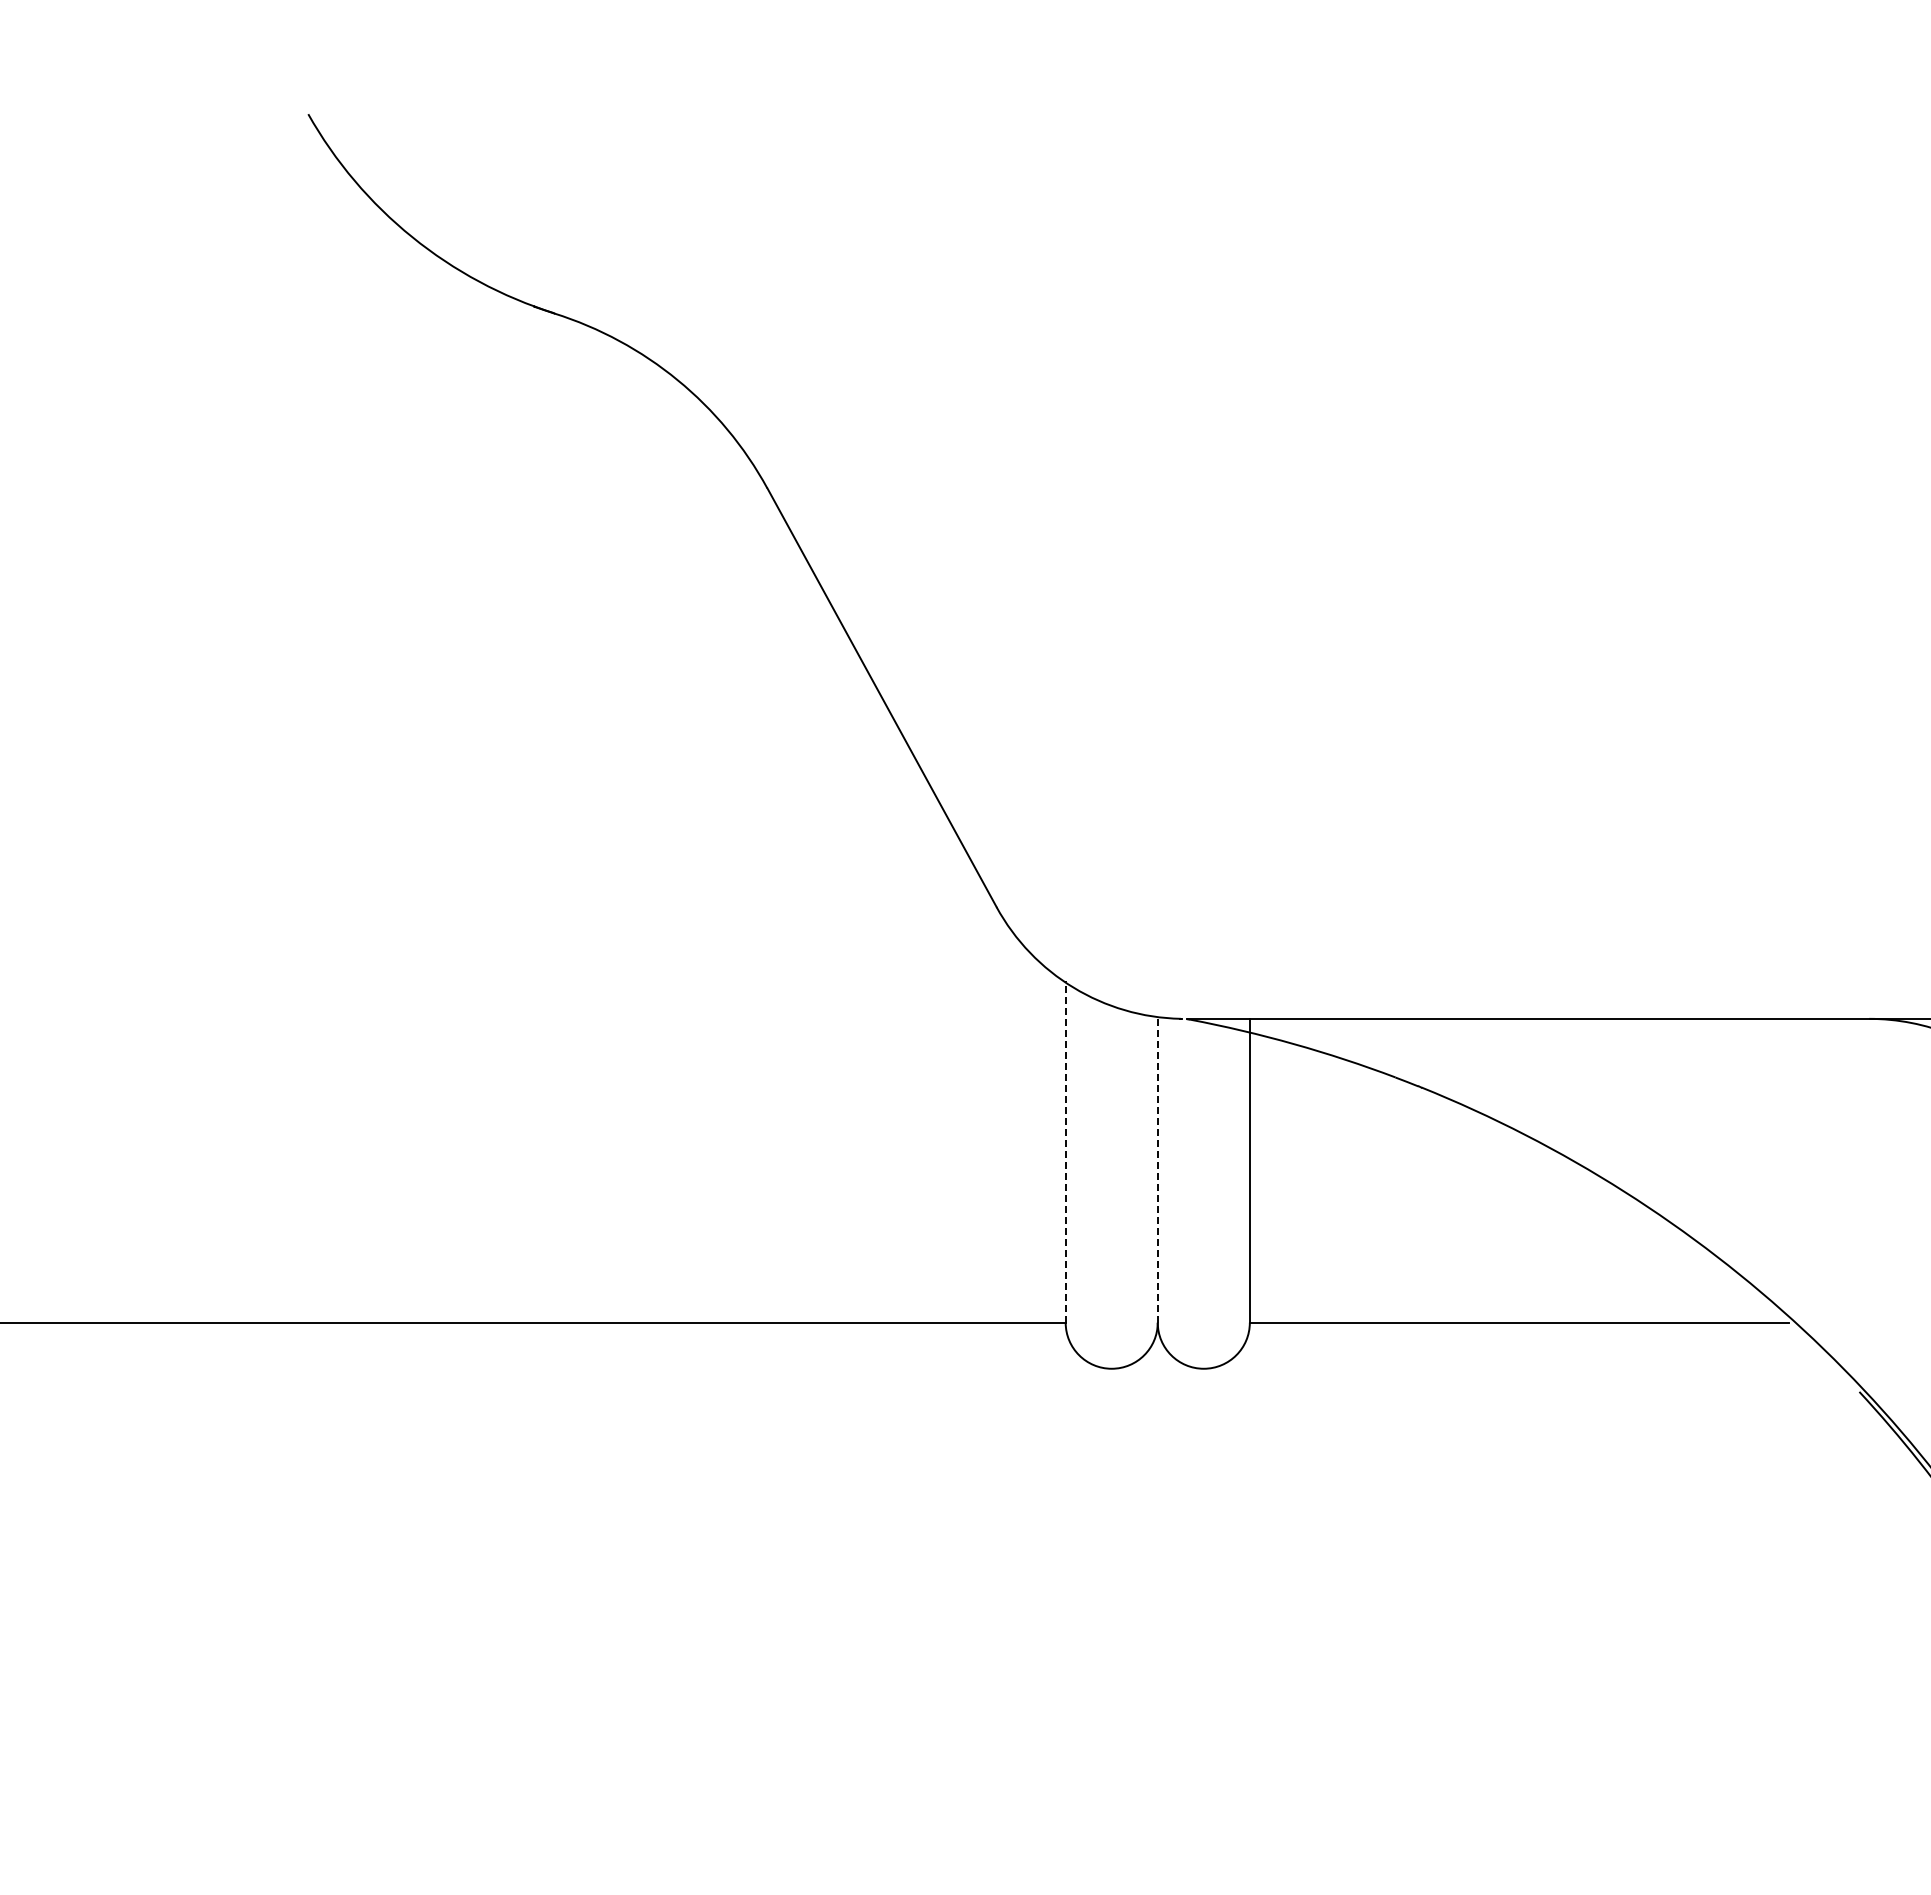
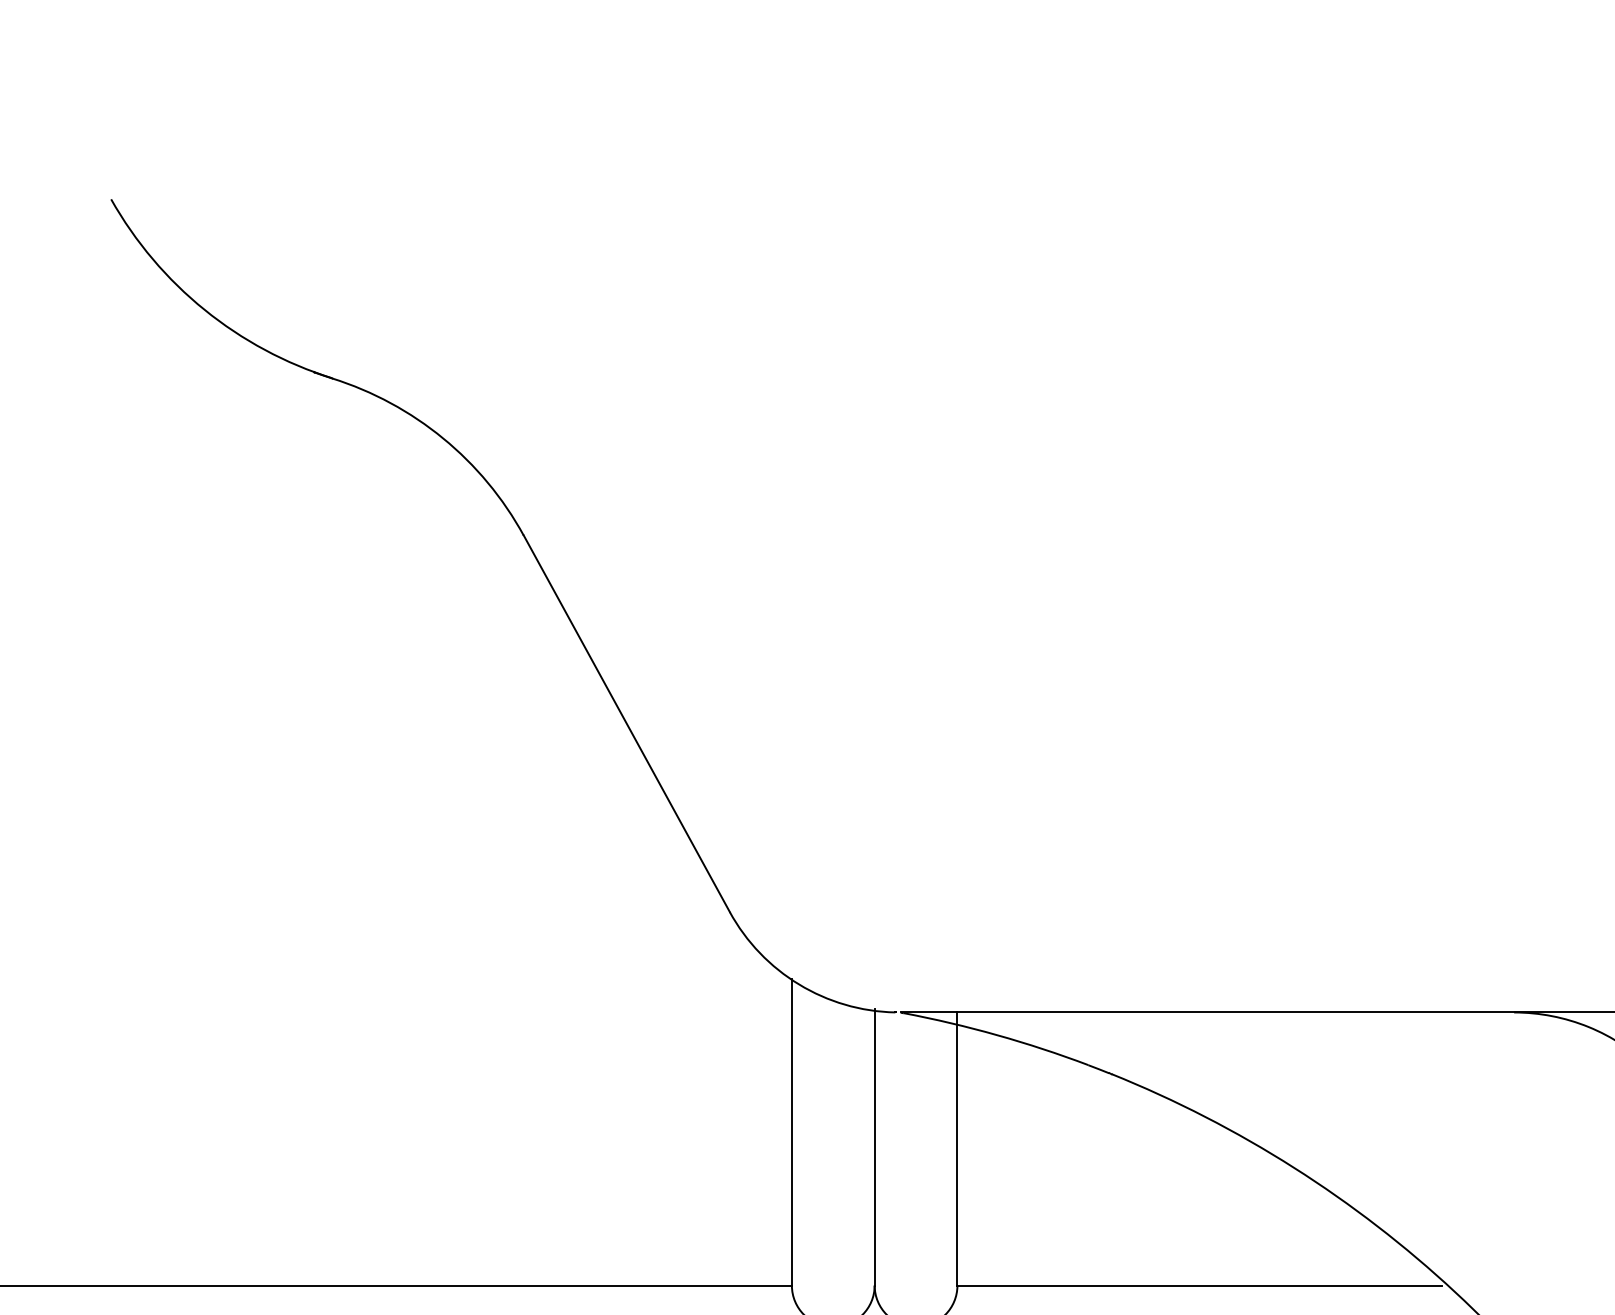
line: (1065, 1151) -> (791, 1131), dashed -> solid
line: (1157, 1168) -> (874, 1146), dashed -> solid

